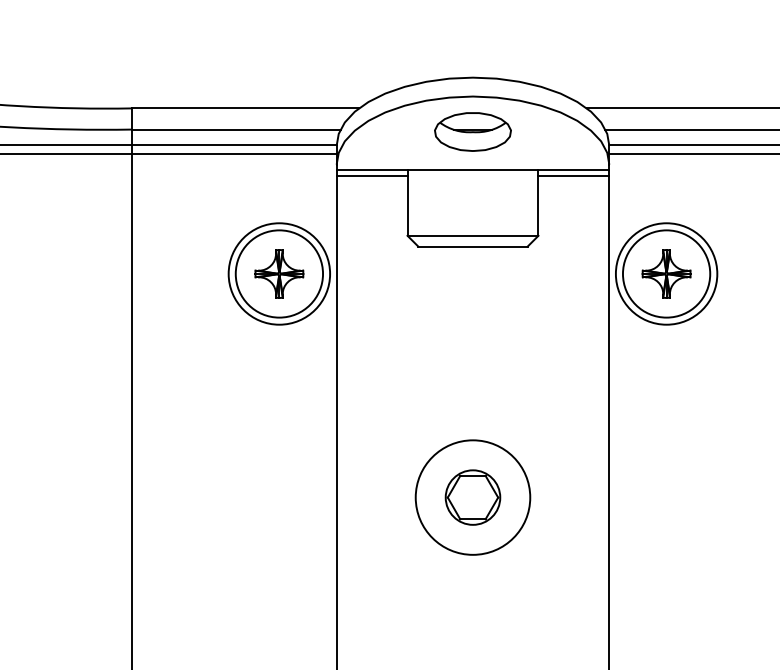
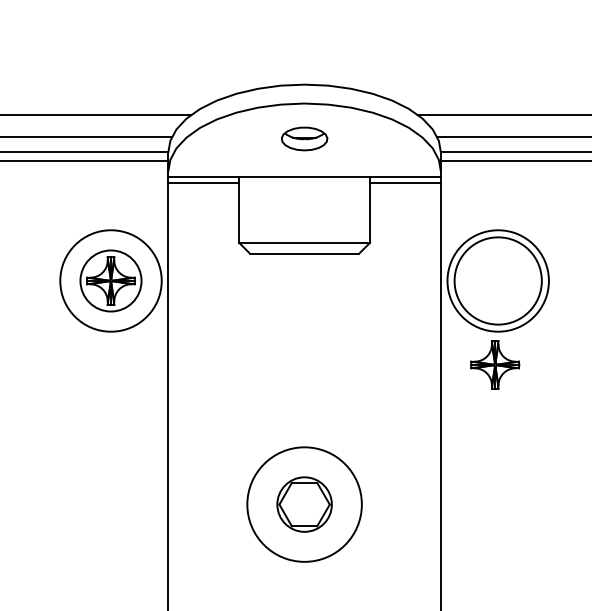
part: (472, 131) -> (304, 138), size x0.6
circle: (279, 273) -> (111, 280), size x0.7
part: (666, 273) -> (495, 364), moved

